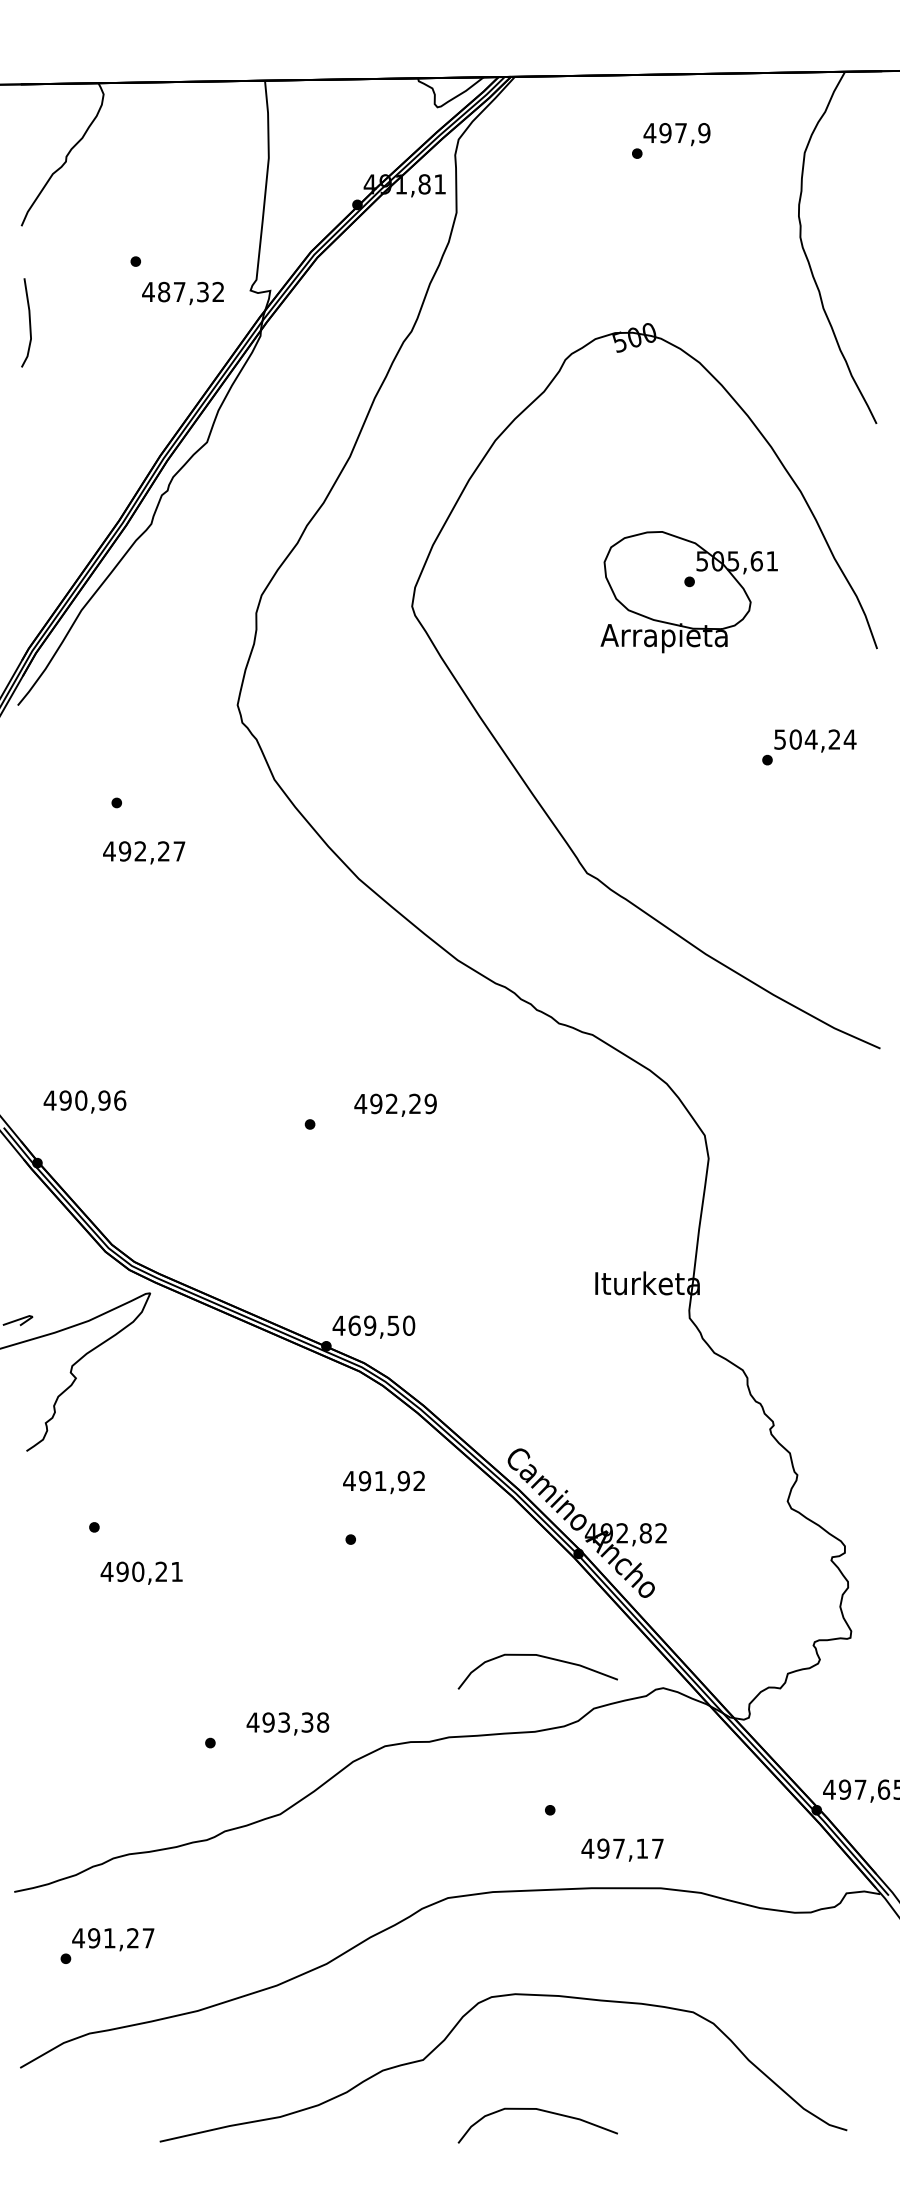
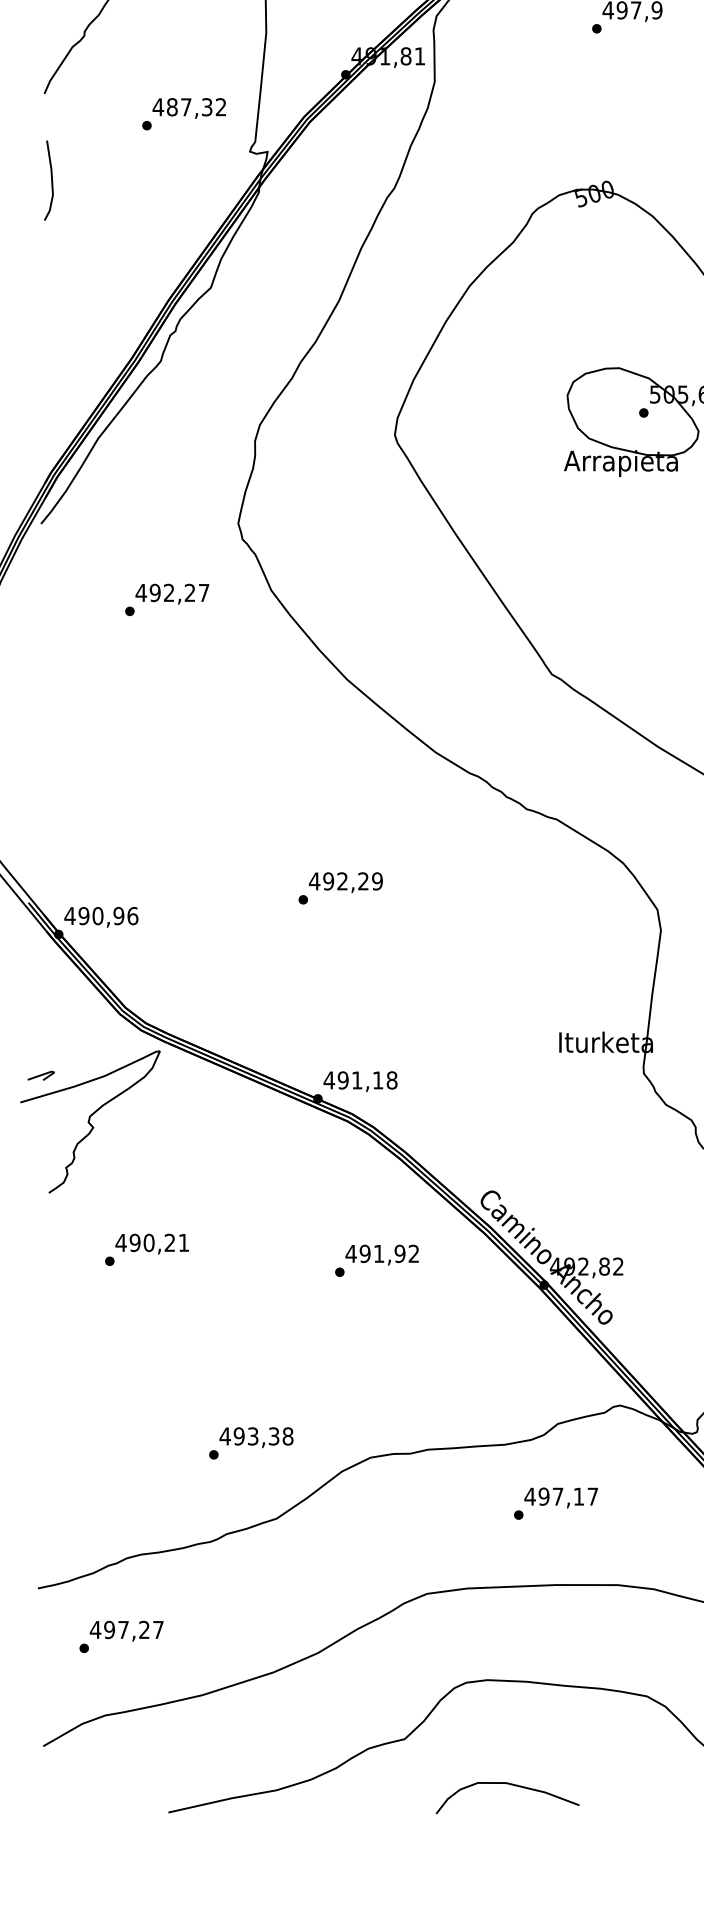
text: (182, 293) -> (188, 108), moved
text: (144, 852) -> (172, 593), moved
text: (84, 1101) -> (100, 916), moved
text: (395, 1104) -> (345, 881), moved
text: (381, 1325) -> (367, 1080), 469,50 -> 491,18
text: (383, 1482) -> (381, 1255), moved
text: (141, 1572) -> (152, 1243), moved
curve: (541, 1657) -> (510, 1378), removed
text: (287, 1723) -> (256, 1437), moved
text: (622, 1849) -> (561, 1497), moved
text: (109, 1938) -> (123, 1630), 491,27 -> 497,27

